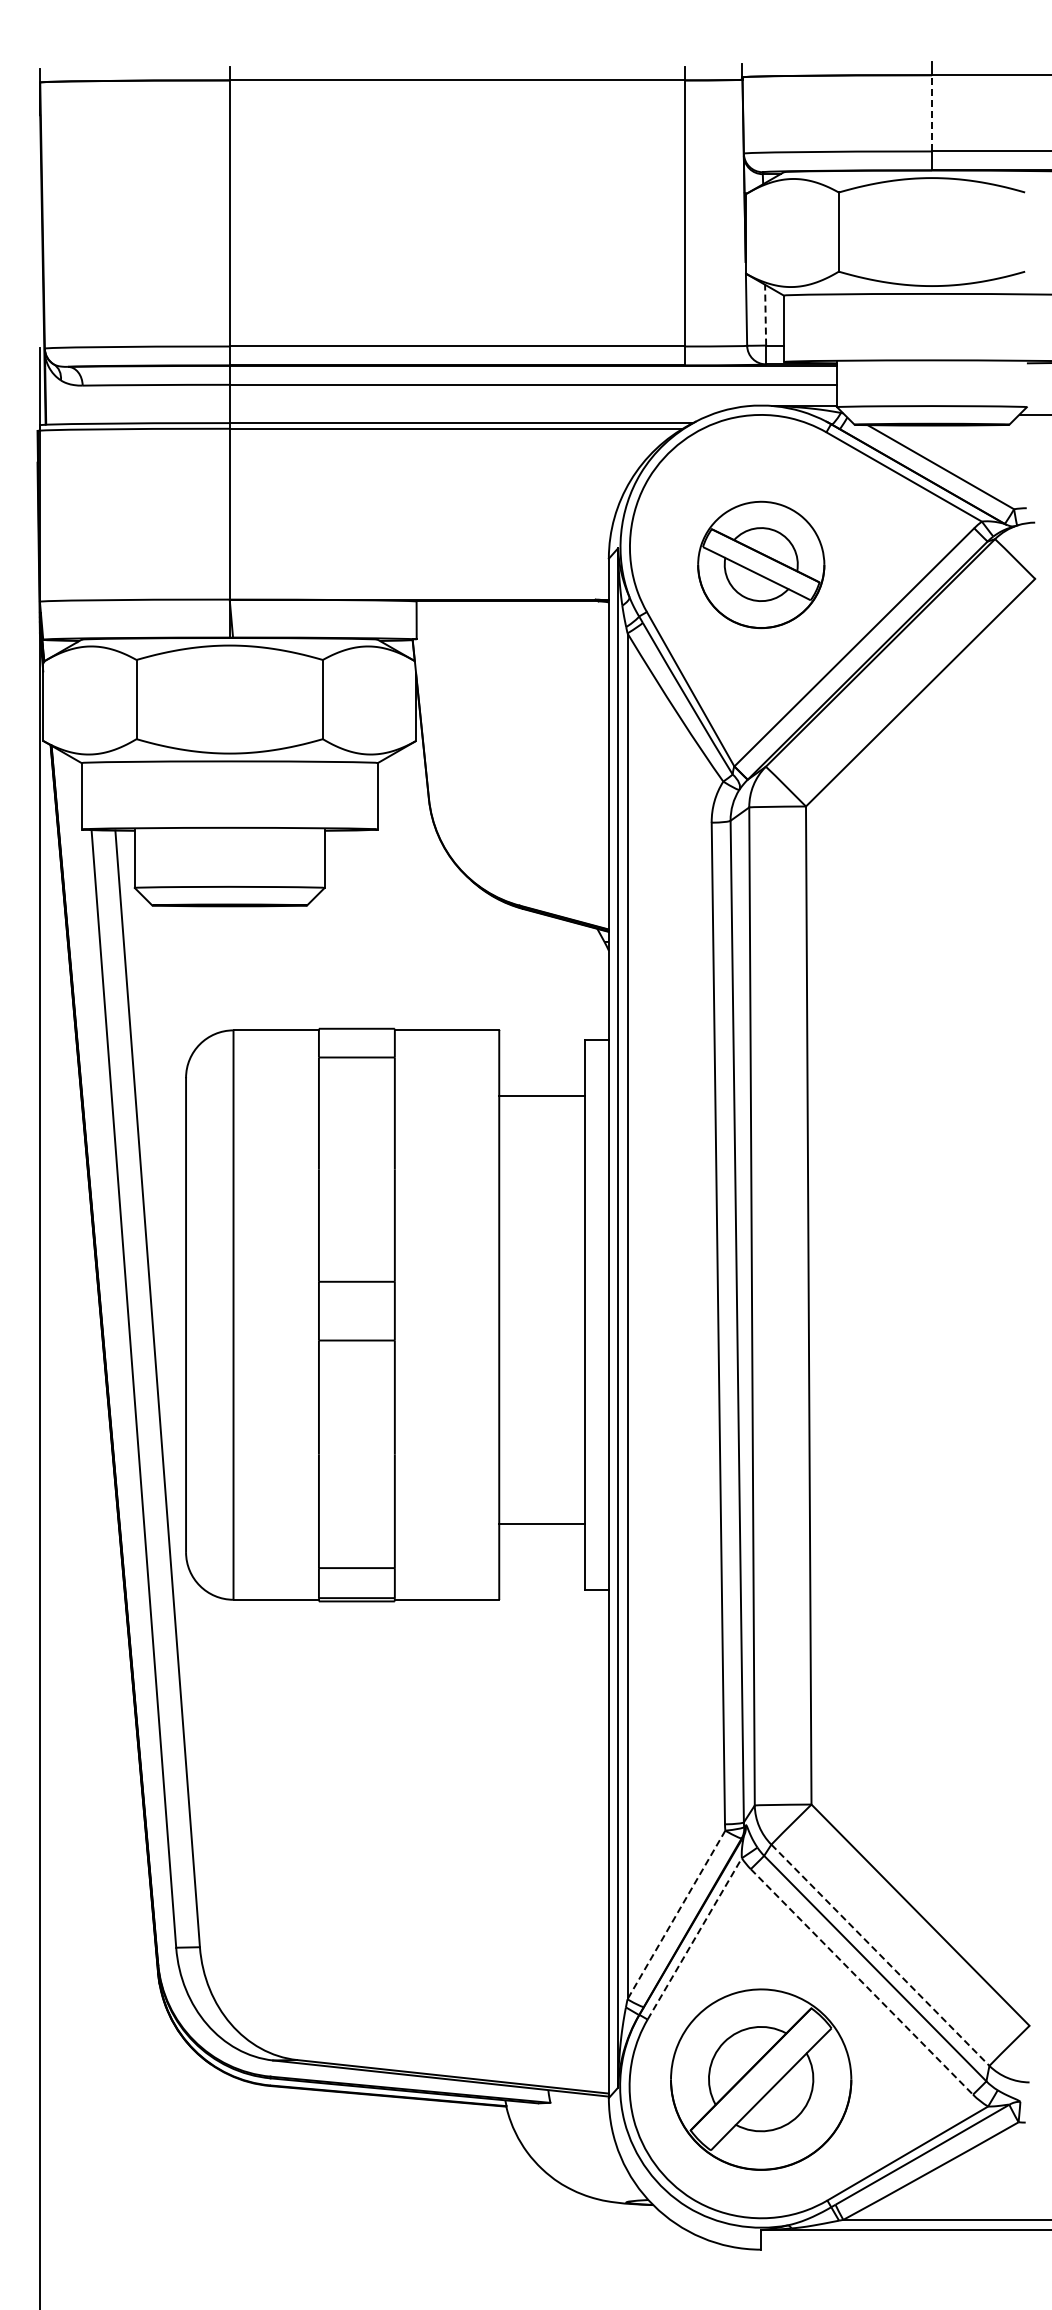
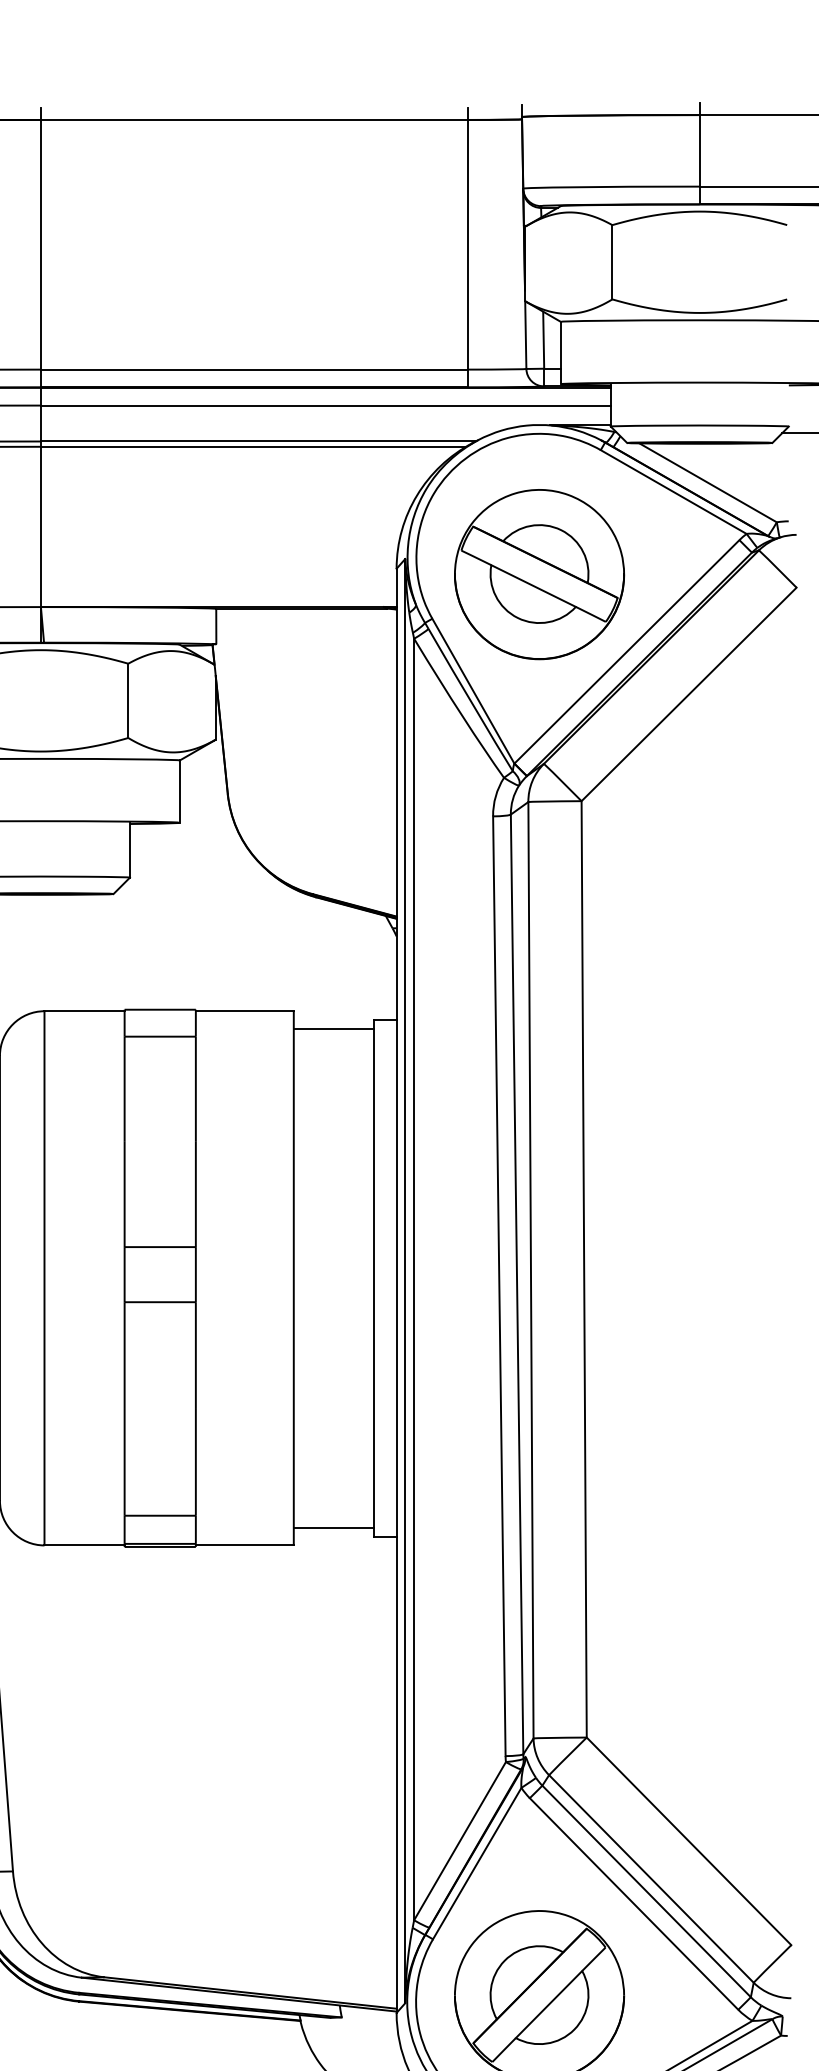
line: (931, 112) -> (699, 150), dashed -> solid
line: (765, 314) -> (543, 339), dashed -> solid
part: (761, 564) -> (539, 574), size x1.43
line: (541, 1096) -> (333, 1029), moved
line: (541, 1523) -> (333, 1527), moved
line: (676, 1915) -> (460, 1841), dashed -> solid
line: (695, 1938) -> (477, 1863), dashed -> solid
line: (880, 1955) -> (651, 1879), dashed -> solid
line: (862, 1982) -> (634, 1904), dashed -> solid

